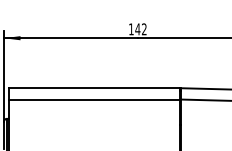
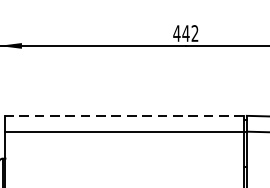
text: (130, 29) -> (175, 33), 142 -> 442
line: (93, 88) -> (123, 116), solid -> dashed

